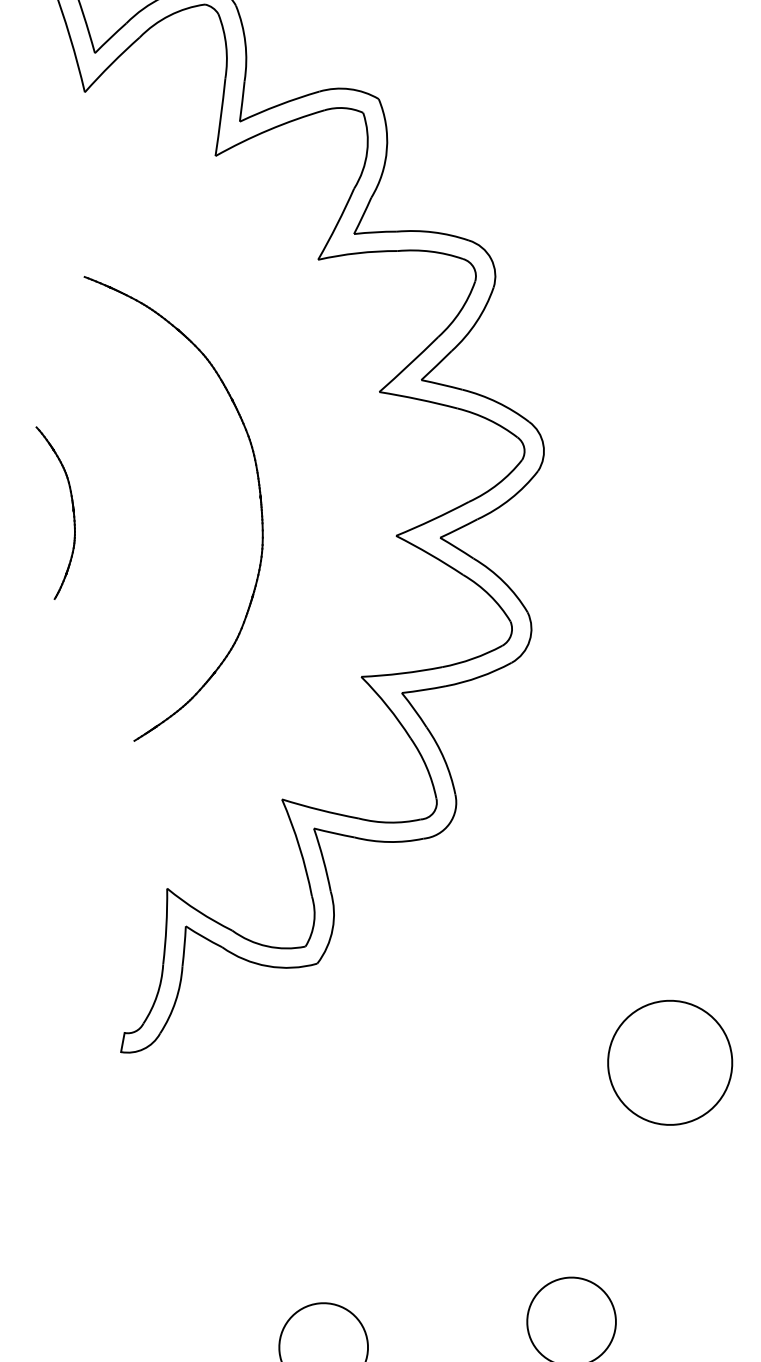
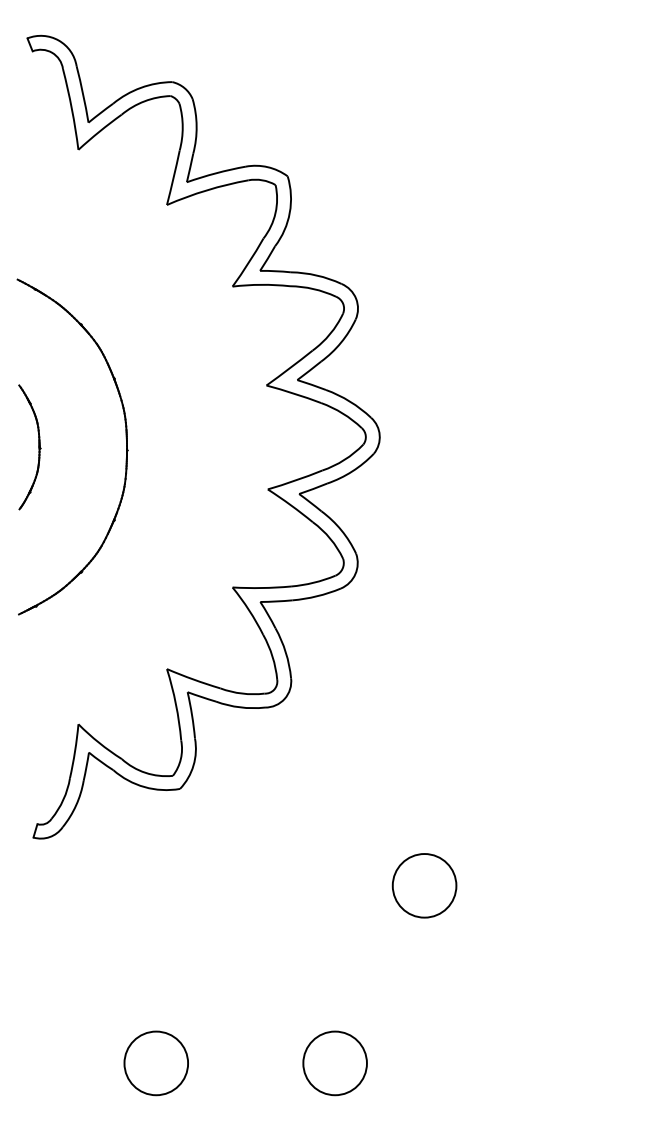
part: (256, 481) -> (125, 438), moved
circle: (669, 1062) -> (424, 885), size x0.71

